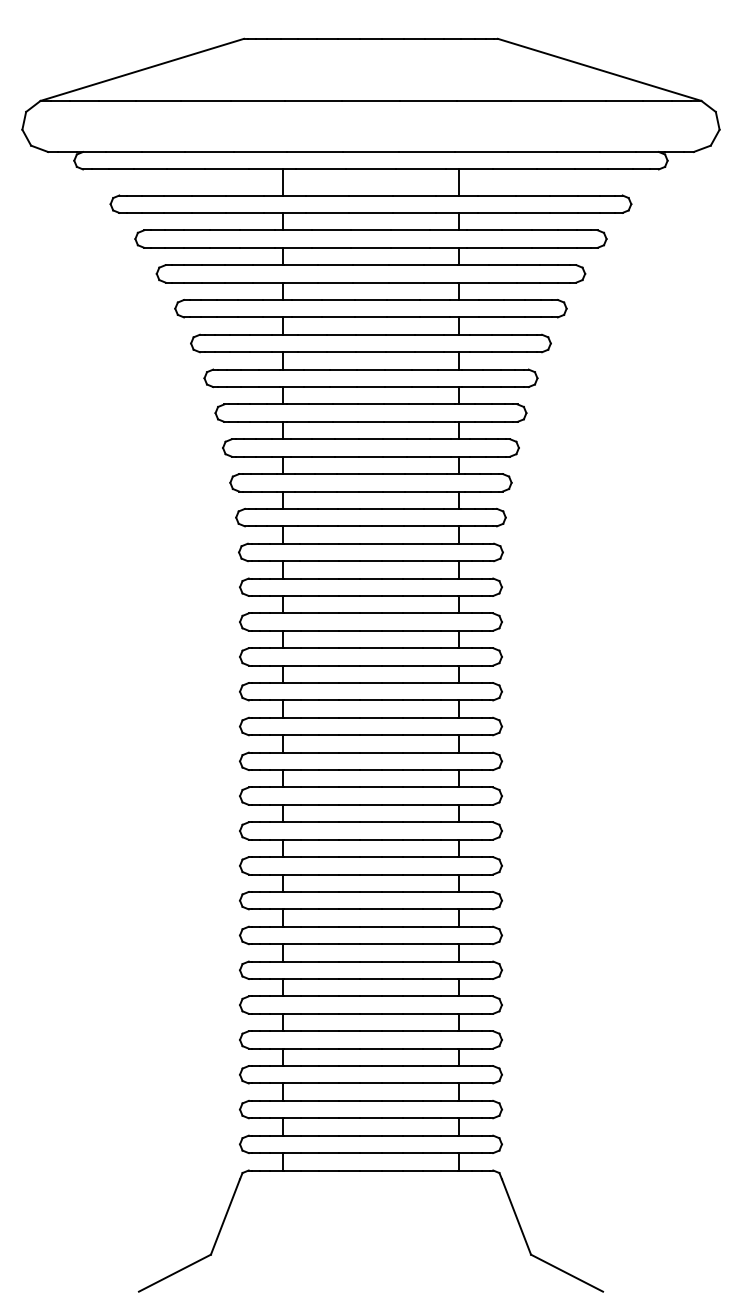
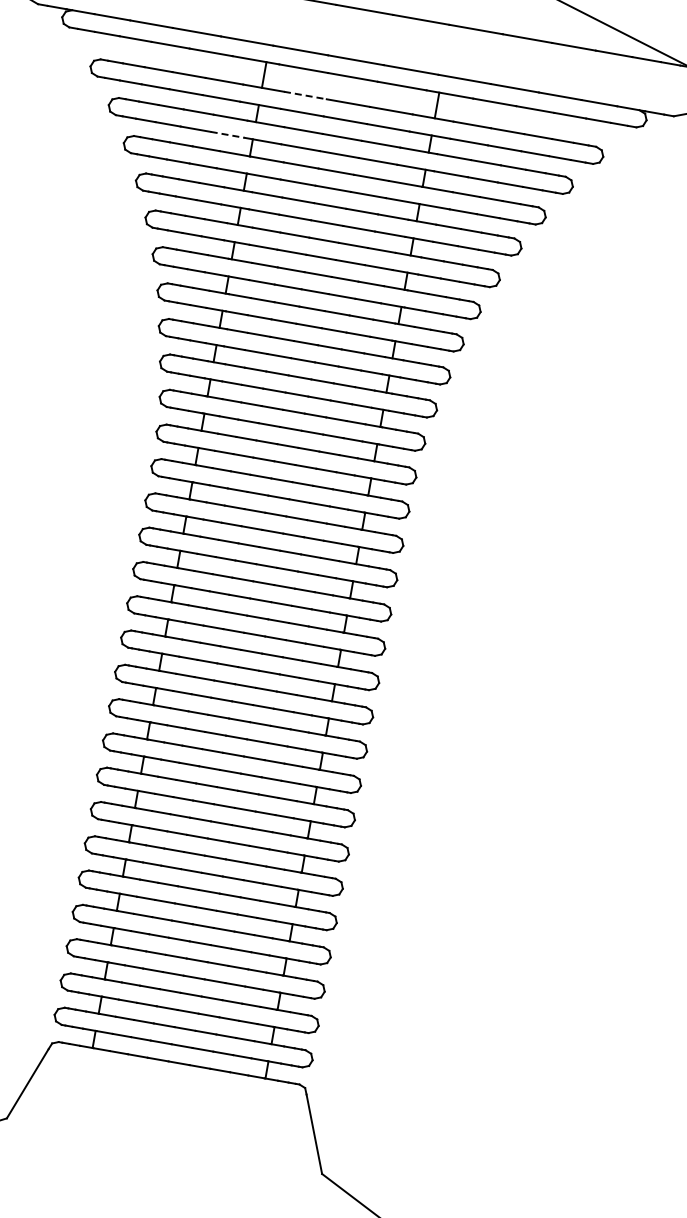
line: (327, 195) -> (305, 95), solid -> dashed
line: (258, 247) -> (228, 134), solid -> dashed

